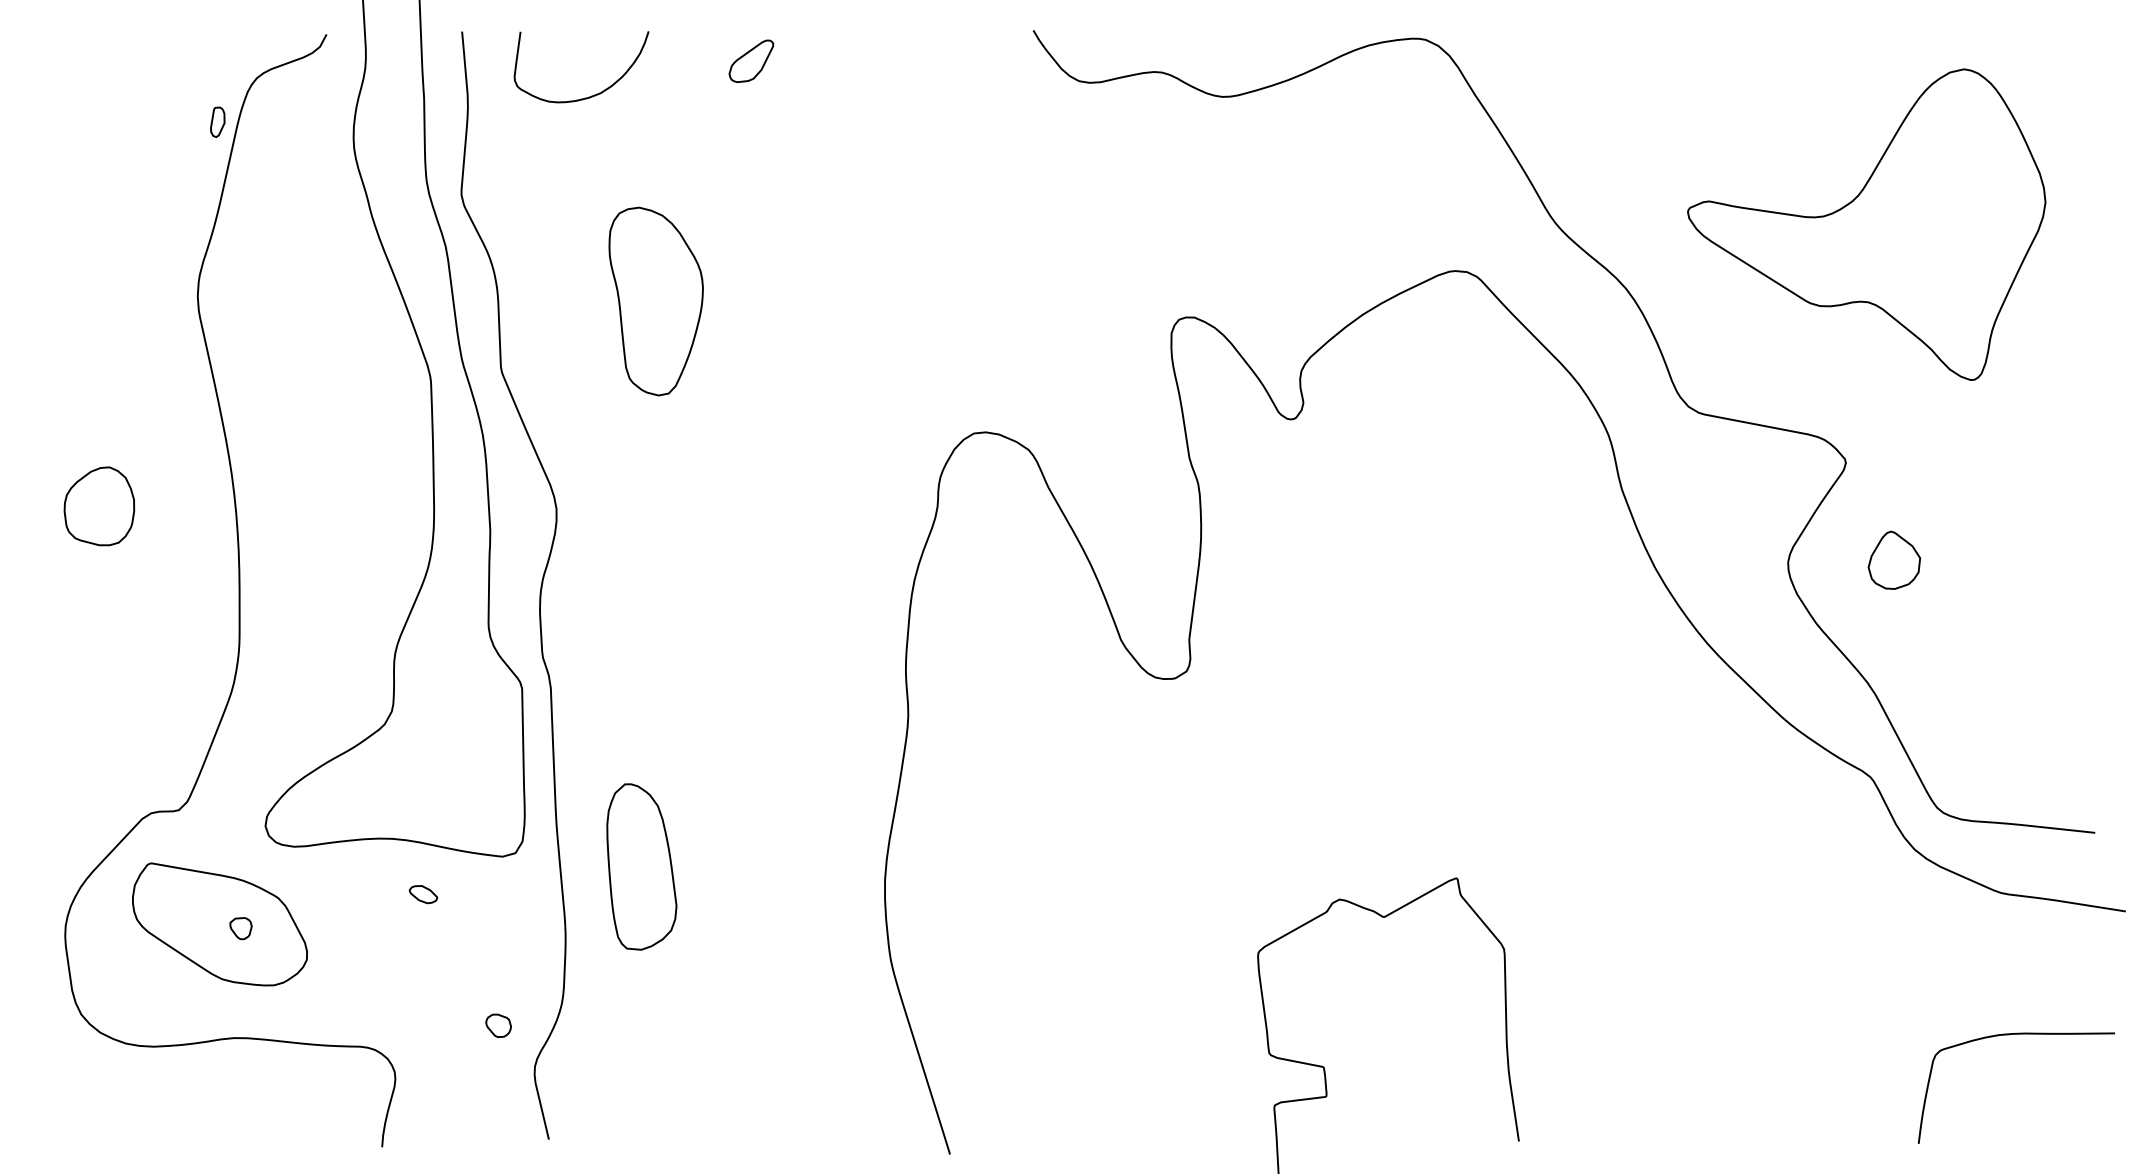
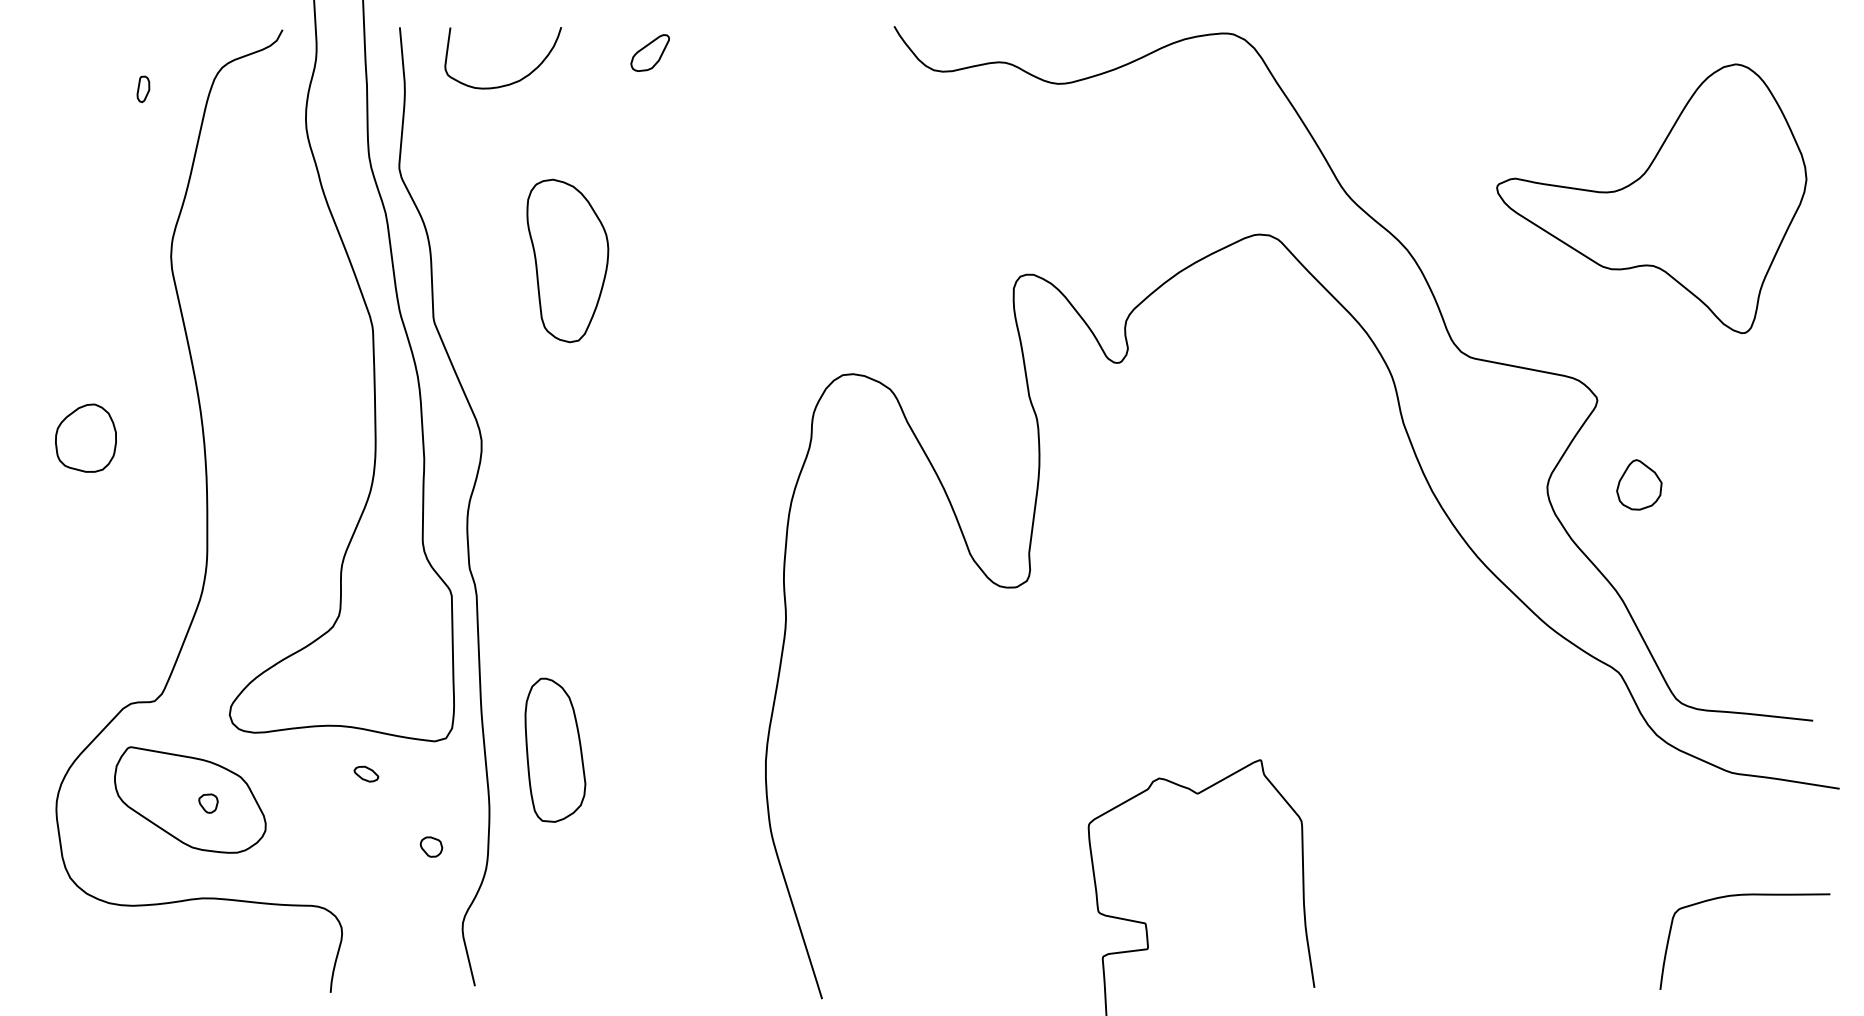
part: (217, 121) -> (143, 88), moved
part: (1866, 224) -> (1651, 198), moved
part: (498, 1025) -> (431, 846), moved

